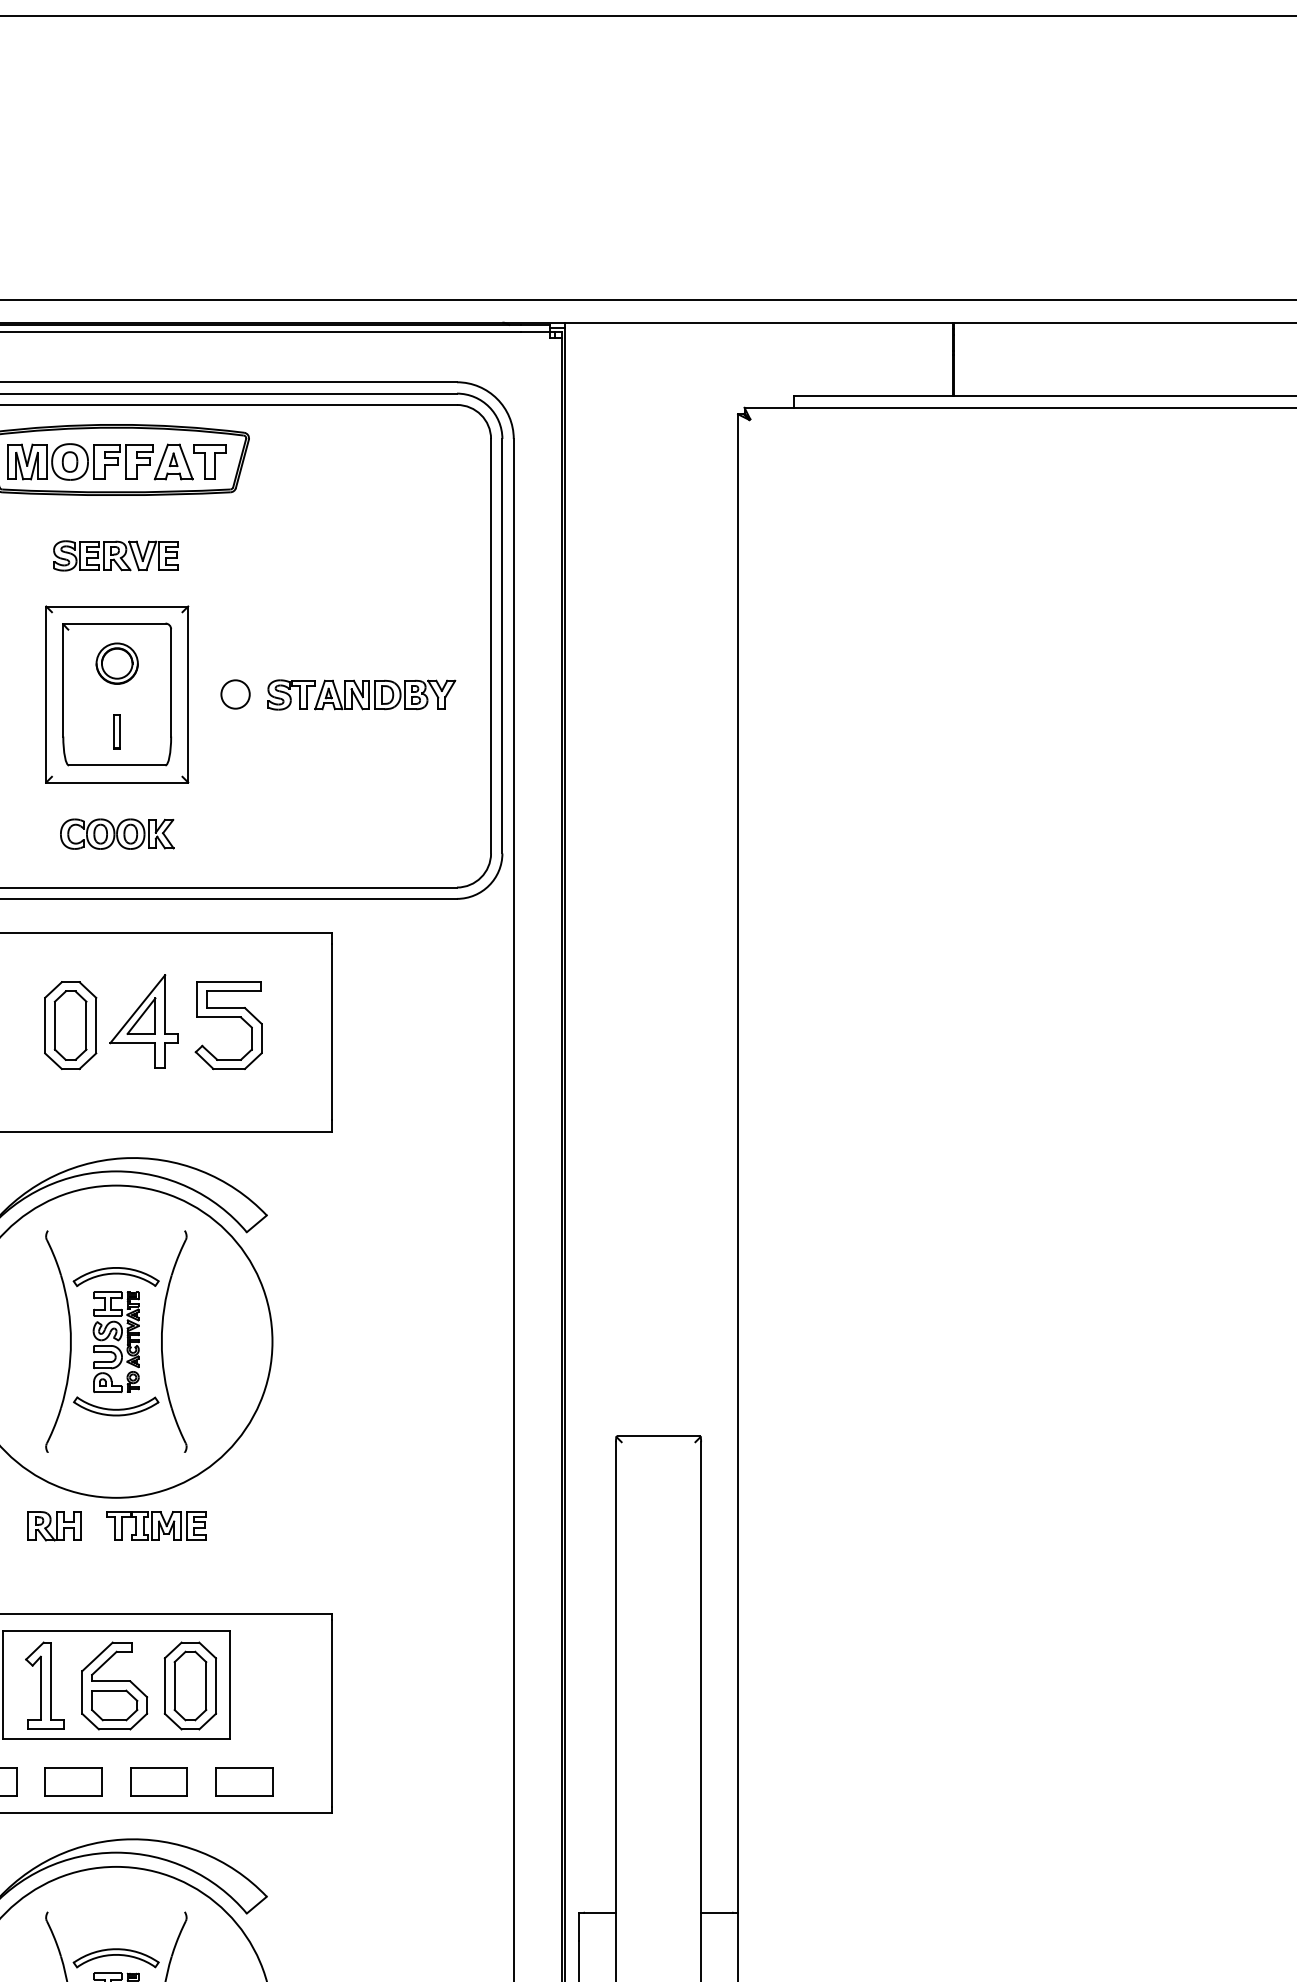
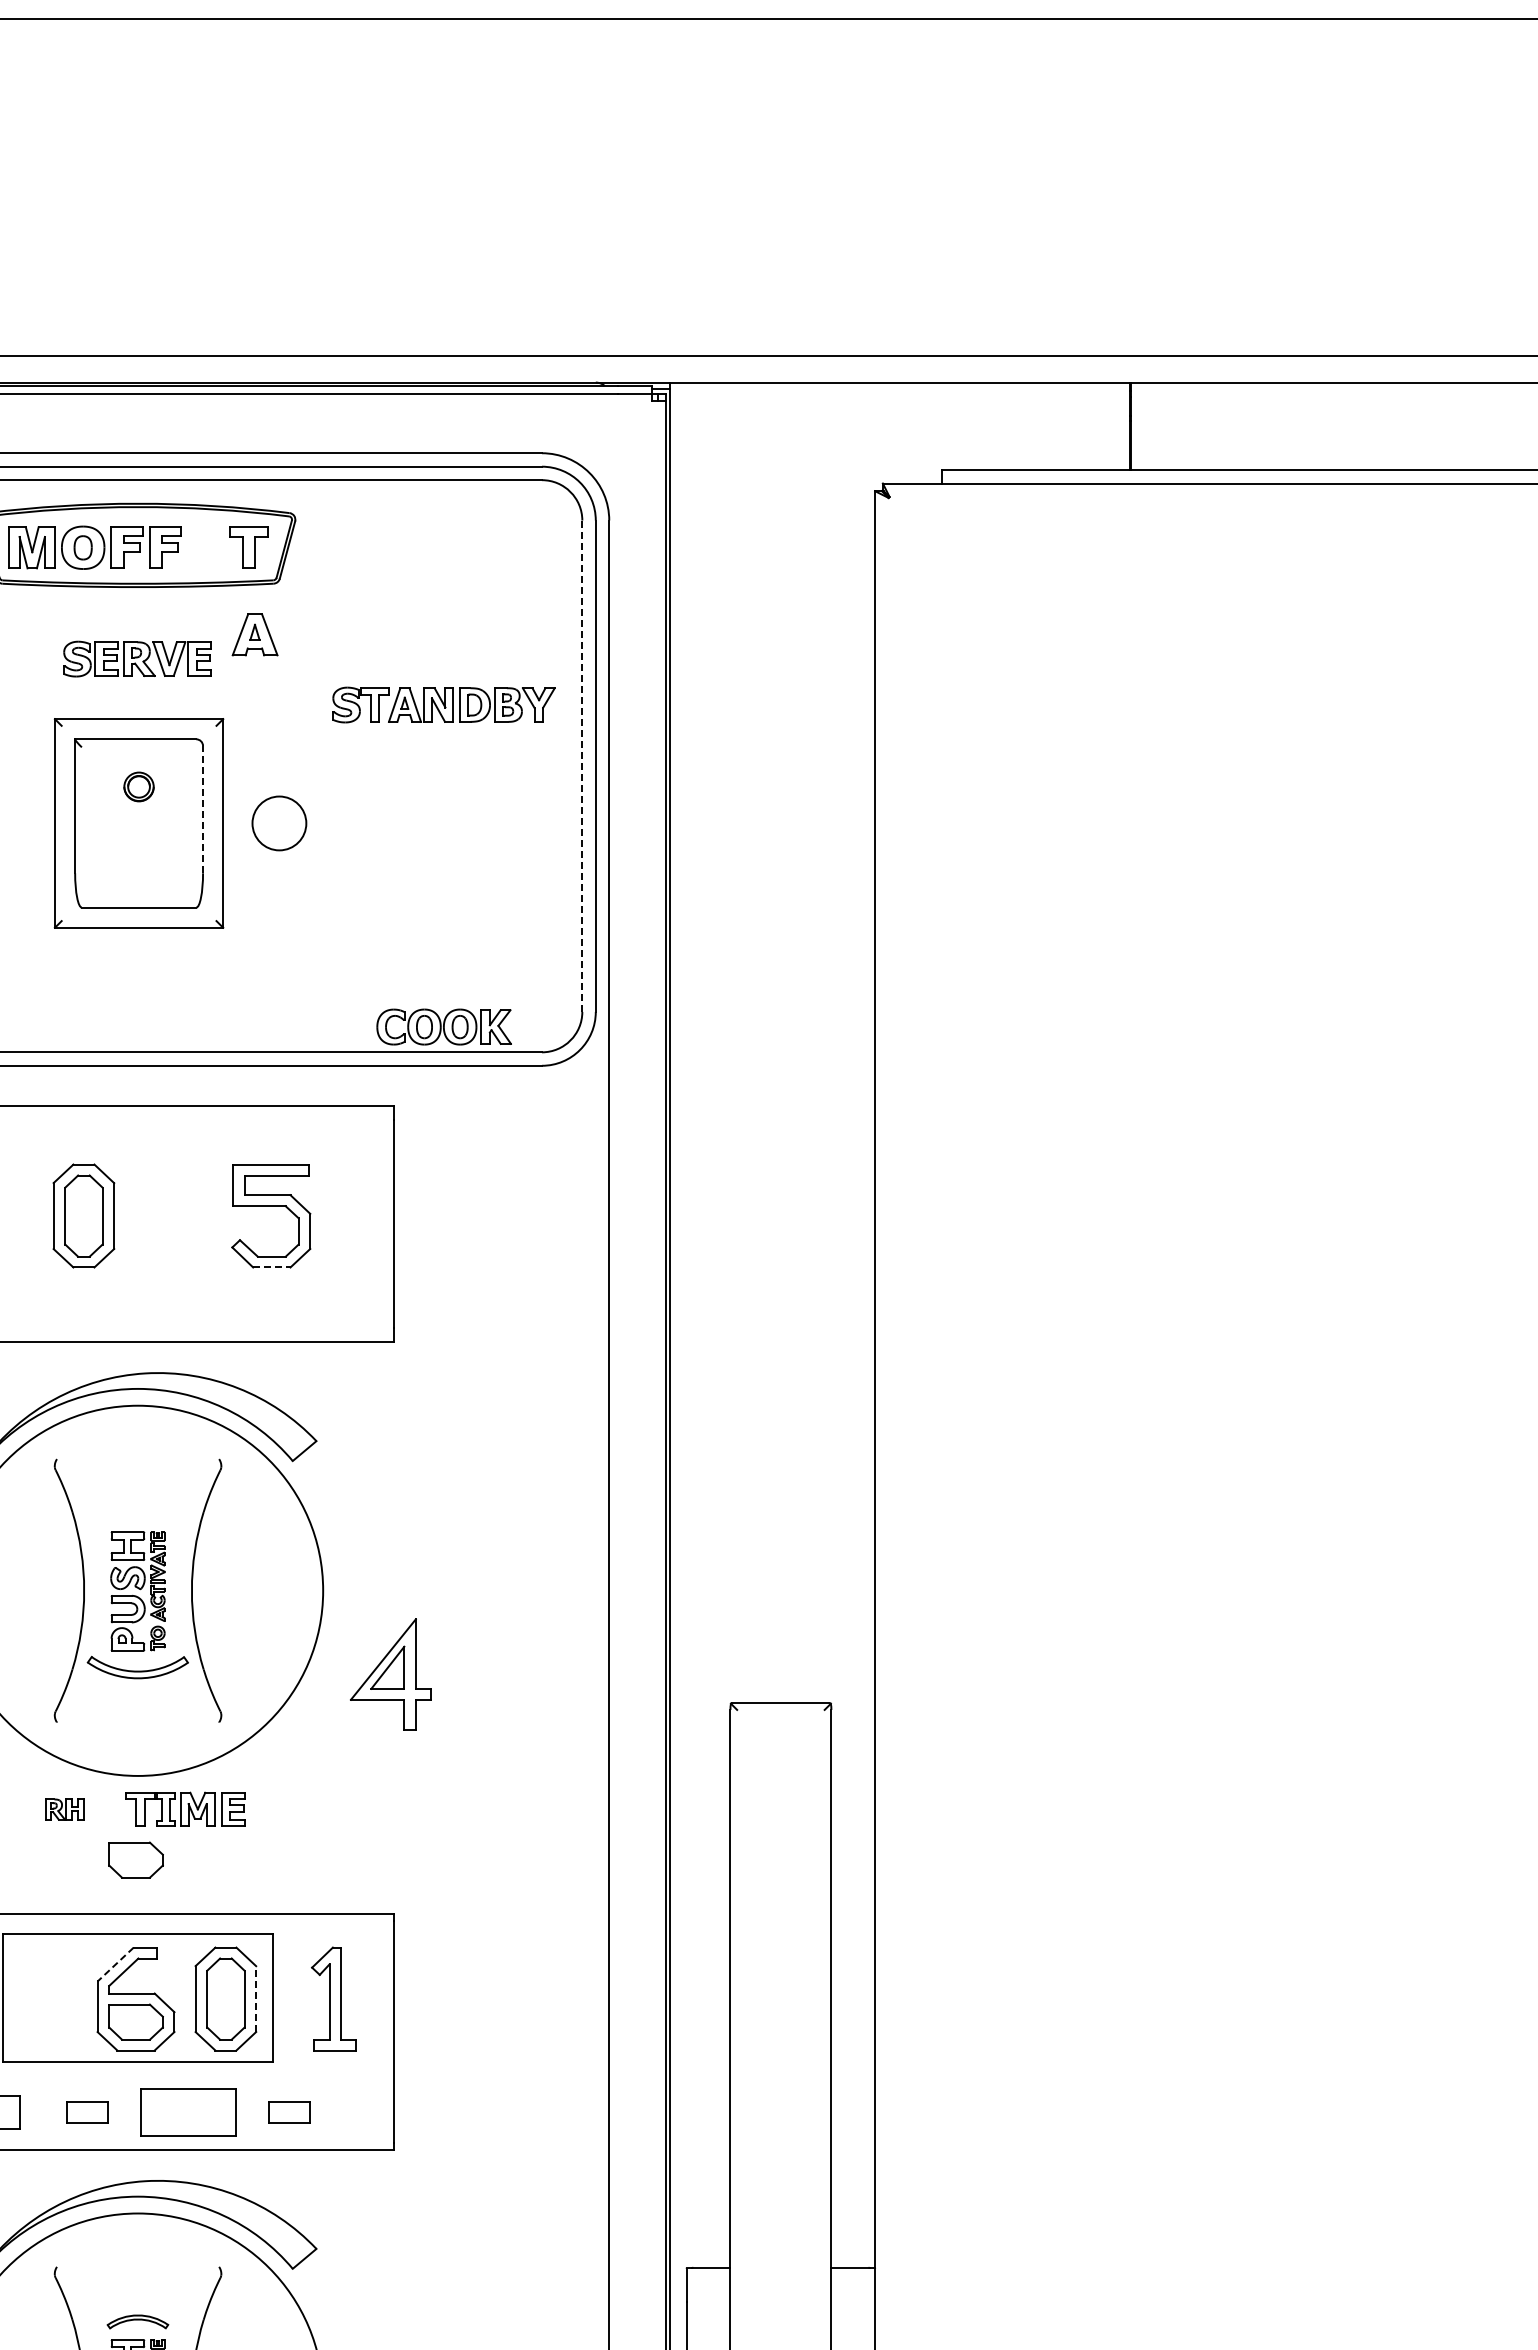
part: (173, 461) -> (254, 634), moved
line: (491, 646) -> (582, 766), solid -> dashed
part: (116, 663) -> (138, 786), size x0.6
line: (171, 682) -> (203, 809), solid -> dashed
circle: (235, 694) -> (279, 823), size x1.6
part: (361, 694) -> (443, 704), moved
part: (116, 731) -> (138, 867), removed
part: (116, 833) -> (443, 1026), moved
part: (143, 1021) -> (390, 1674), moved
line: (228, 1069) -> (271, 1267), solid -> dashed
part: (115, 1276) -> (137, 1513), removed
part: (54, 1526) -> (64, 1809), size x0.6
part: (114, 1568) -> (135, 1859), added
line: (97, 1656) -> (115, 1964), solid -> dashed
part: (44, 1685) -> (333, 1998), moved
line: (216, 1686) -> (256, 1999), solid -> dashed
part: (73, 1781) -> (87, 2112), size x0.6
part: (158, 1781) -> (188, 2112), size x1.4
part: (244, 1781) -> (289, 2112), size x0.6
part: (115, 1957) -> (137, 2321), size x0.6

